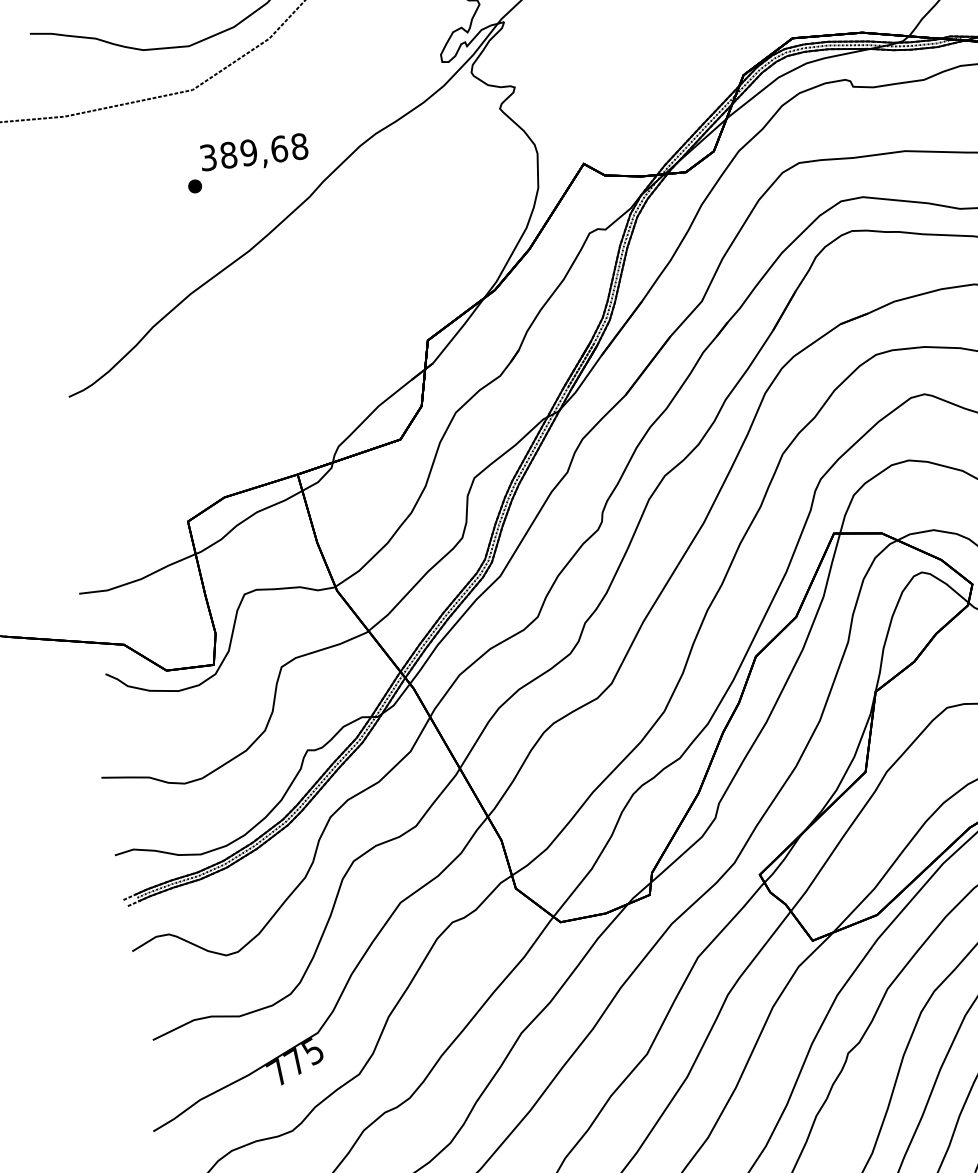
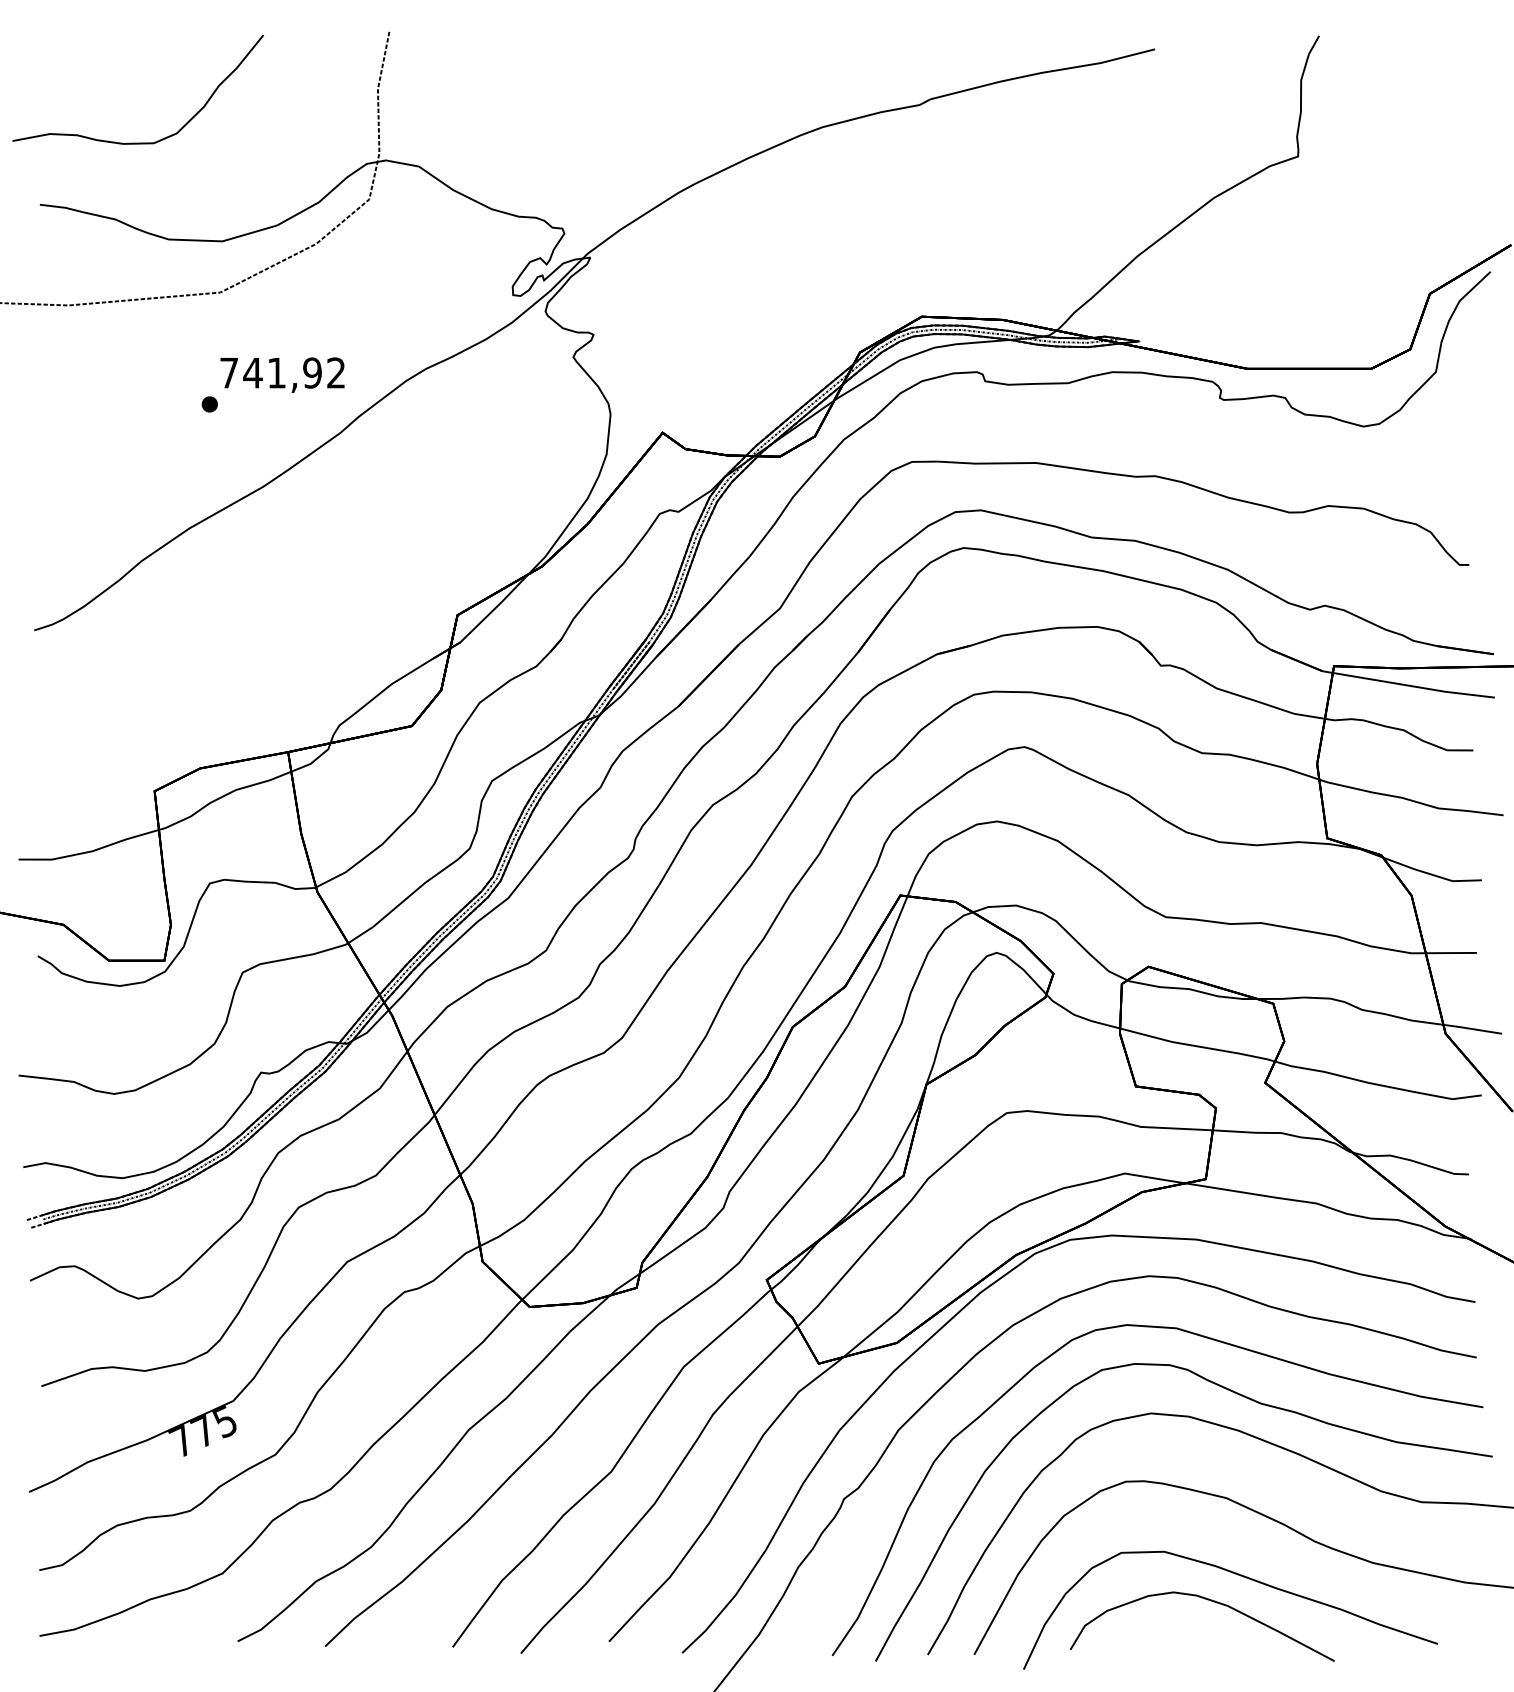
text: (253, 151) -> (282, 372), 389,68 -> 741,92

